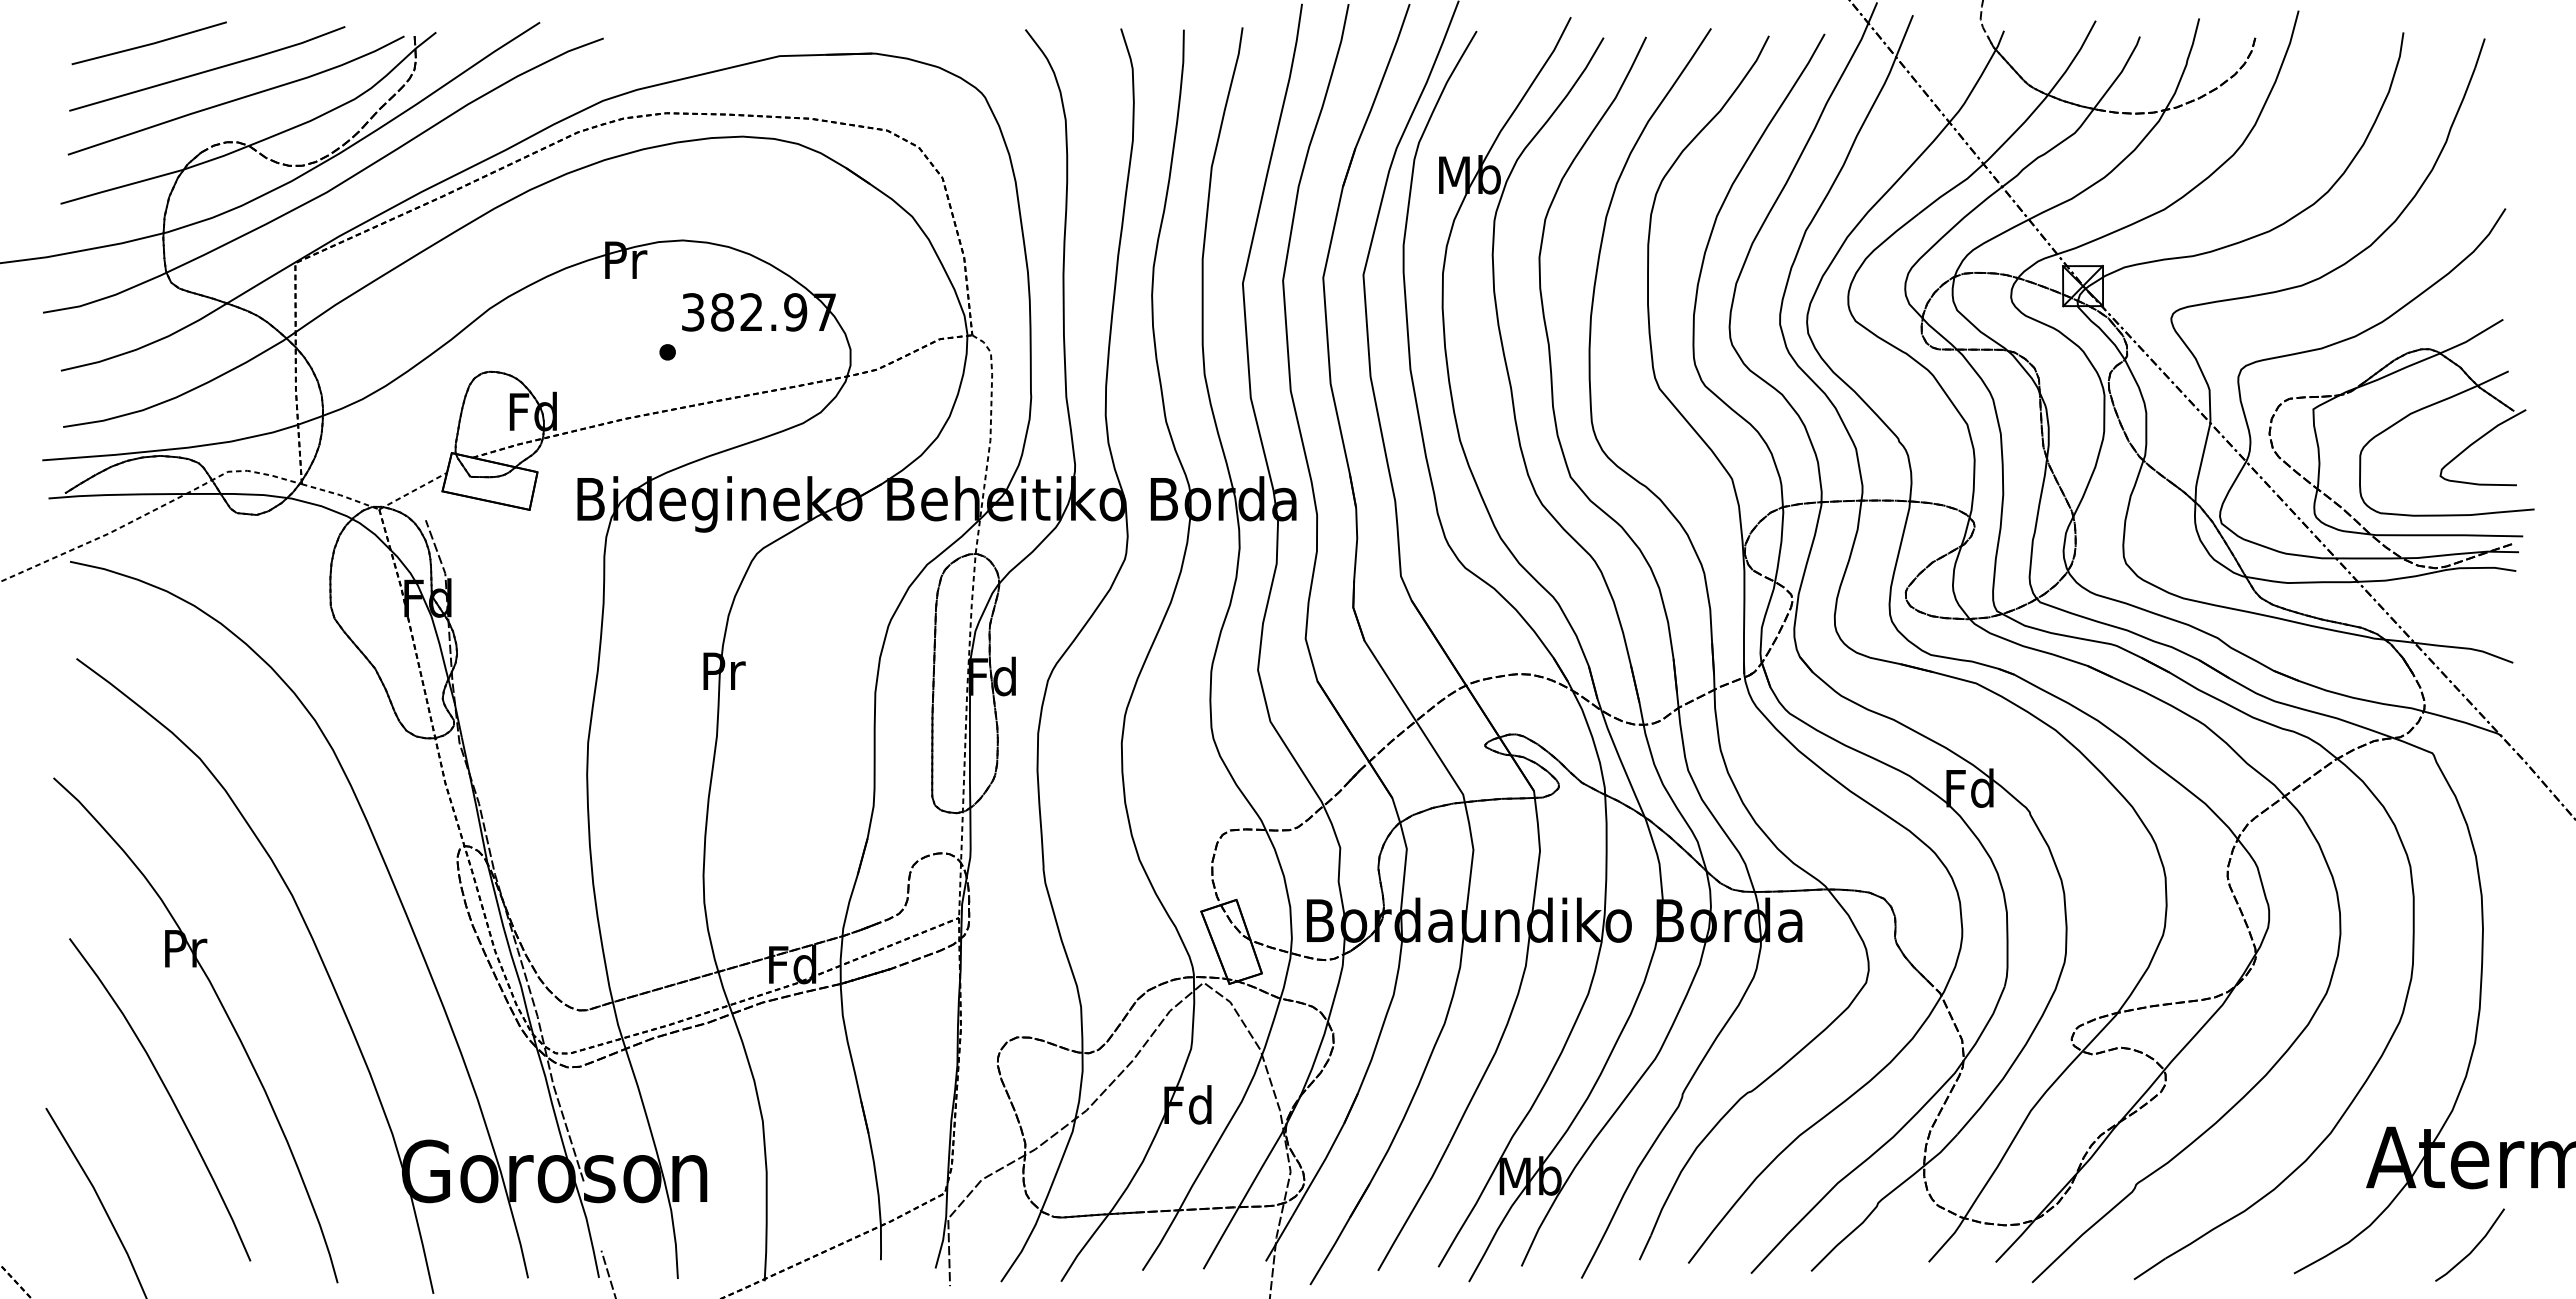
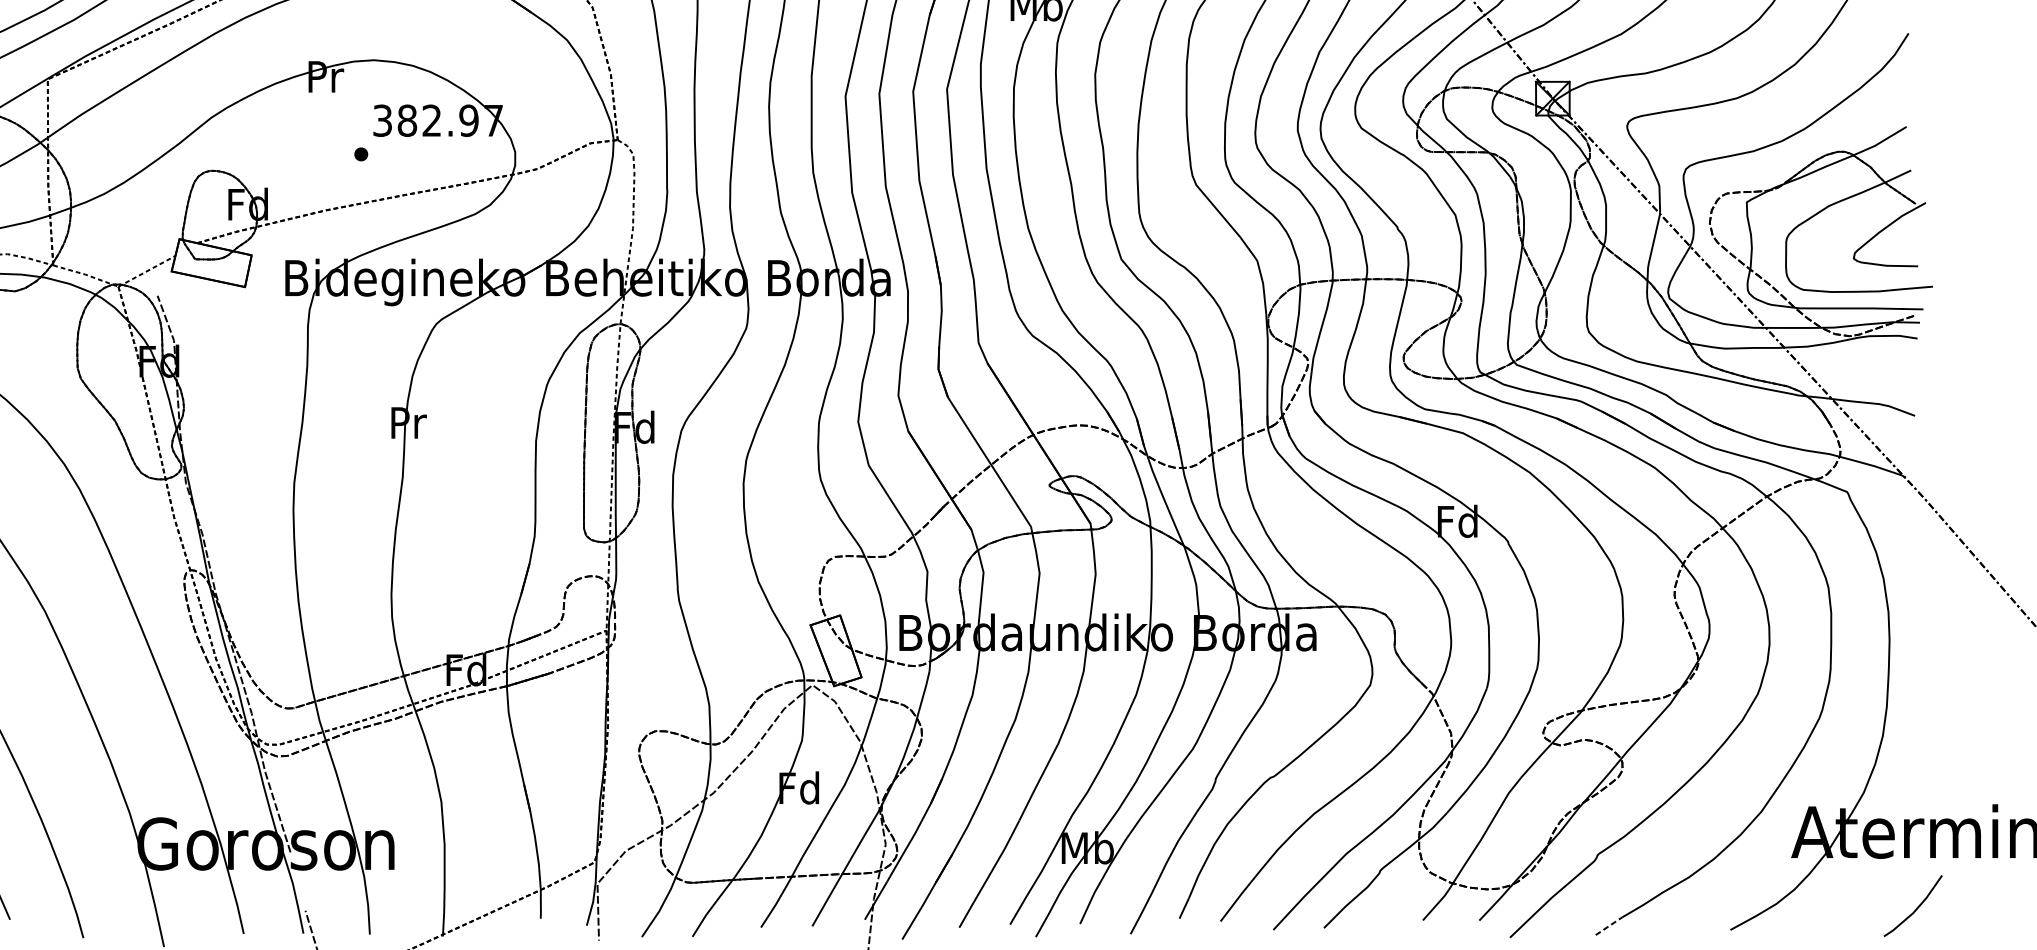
line: (2473, 1248) -> (1916, 908), moved
line: (2149, 1269) -> (1608, 926), solid -> dashed

